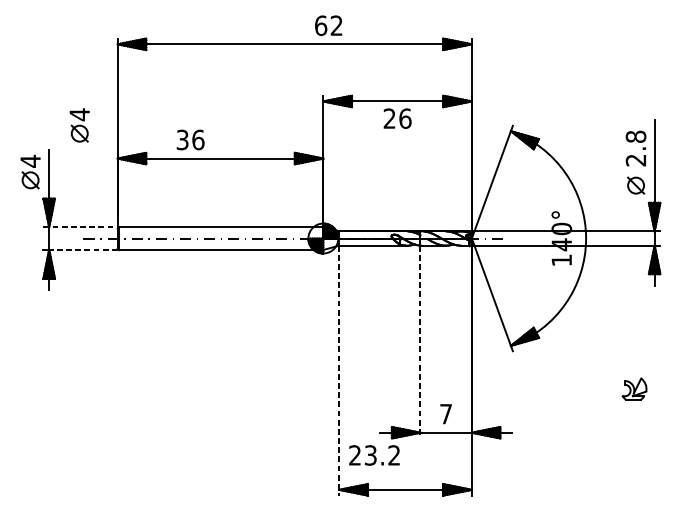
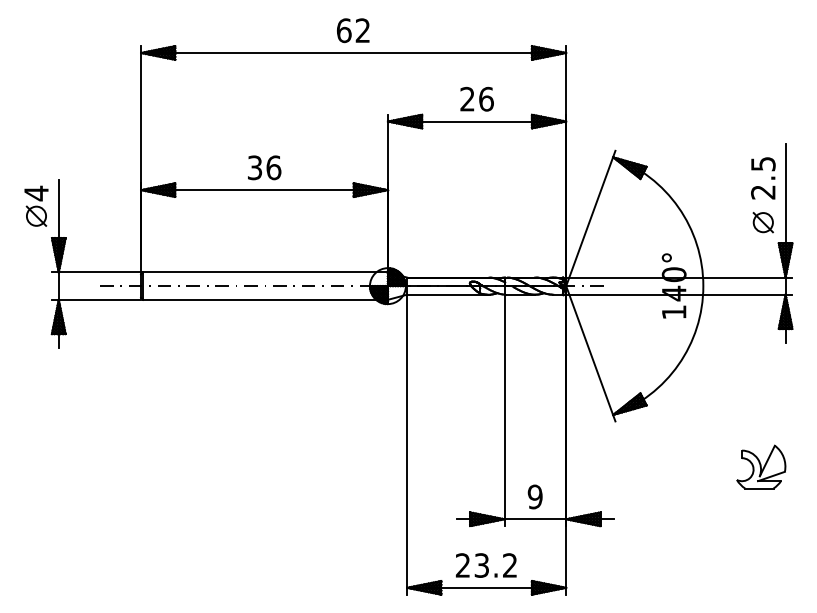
text: (328, 25) -> (353, 30), moved
text: (397, 118) -> (476, 98), moved
part: (79, 124) -> (95, 149), removed
text: (636, 136) -> (763, 163), 2.8 -> 2.5
text: (190, 139) -> (264, 167), moved
line: (80, 227) -> (96, 272), dashed -> solid
line: (83, 249) -> (99, 299), dashed -> solid
line: (420, 342) -> (504, 410), dashed -> solid
line: (339, 370) -> (407, 444), dashed -> solid
part: (634, 388) -> (761, 466), size x1.67
text: (445, 413) -> (534, 496), 7 -> 9
text: (374, 455) -> (486, 565), moved

